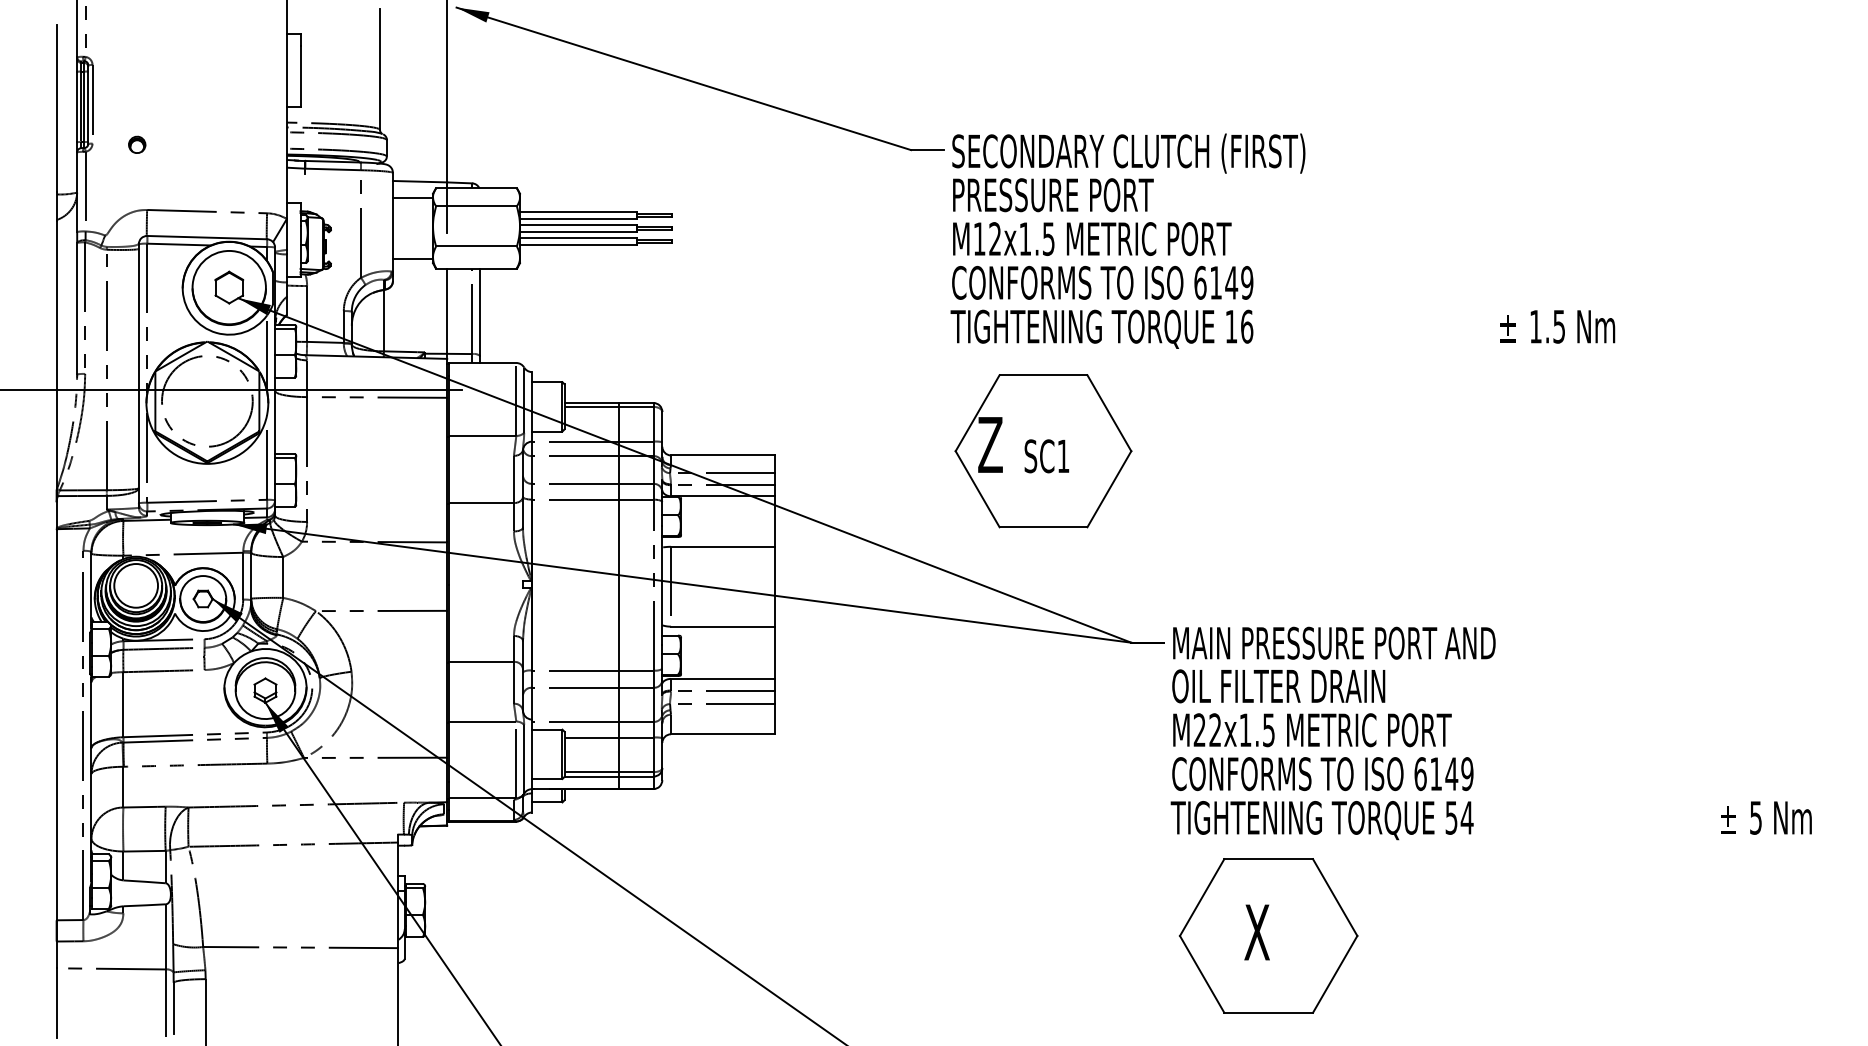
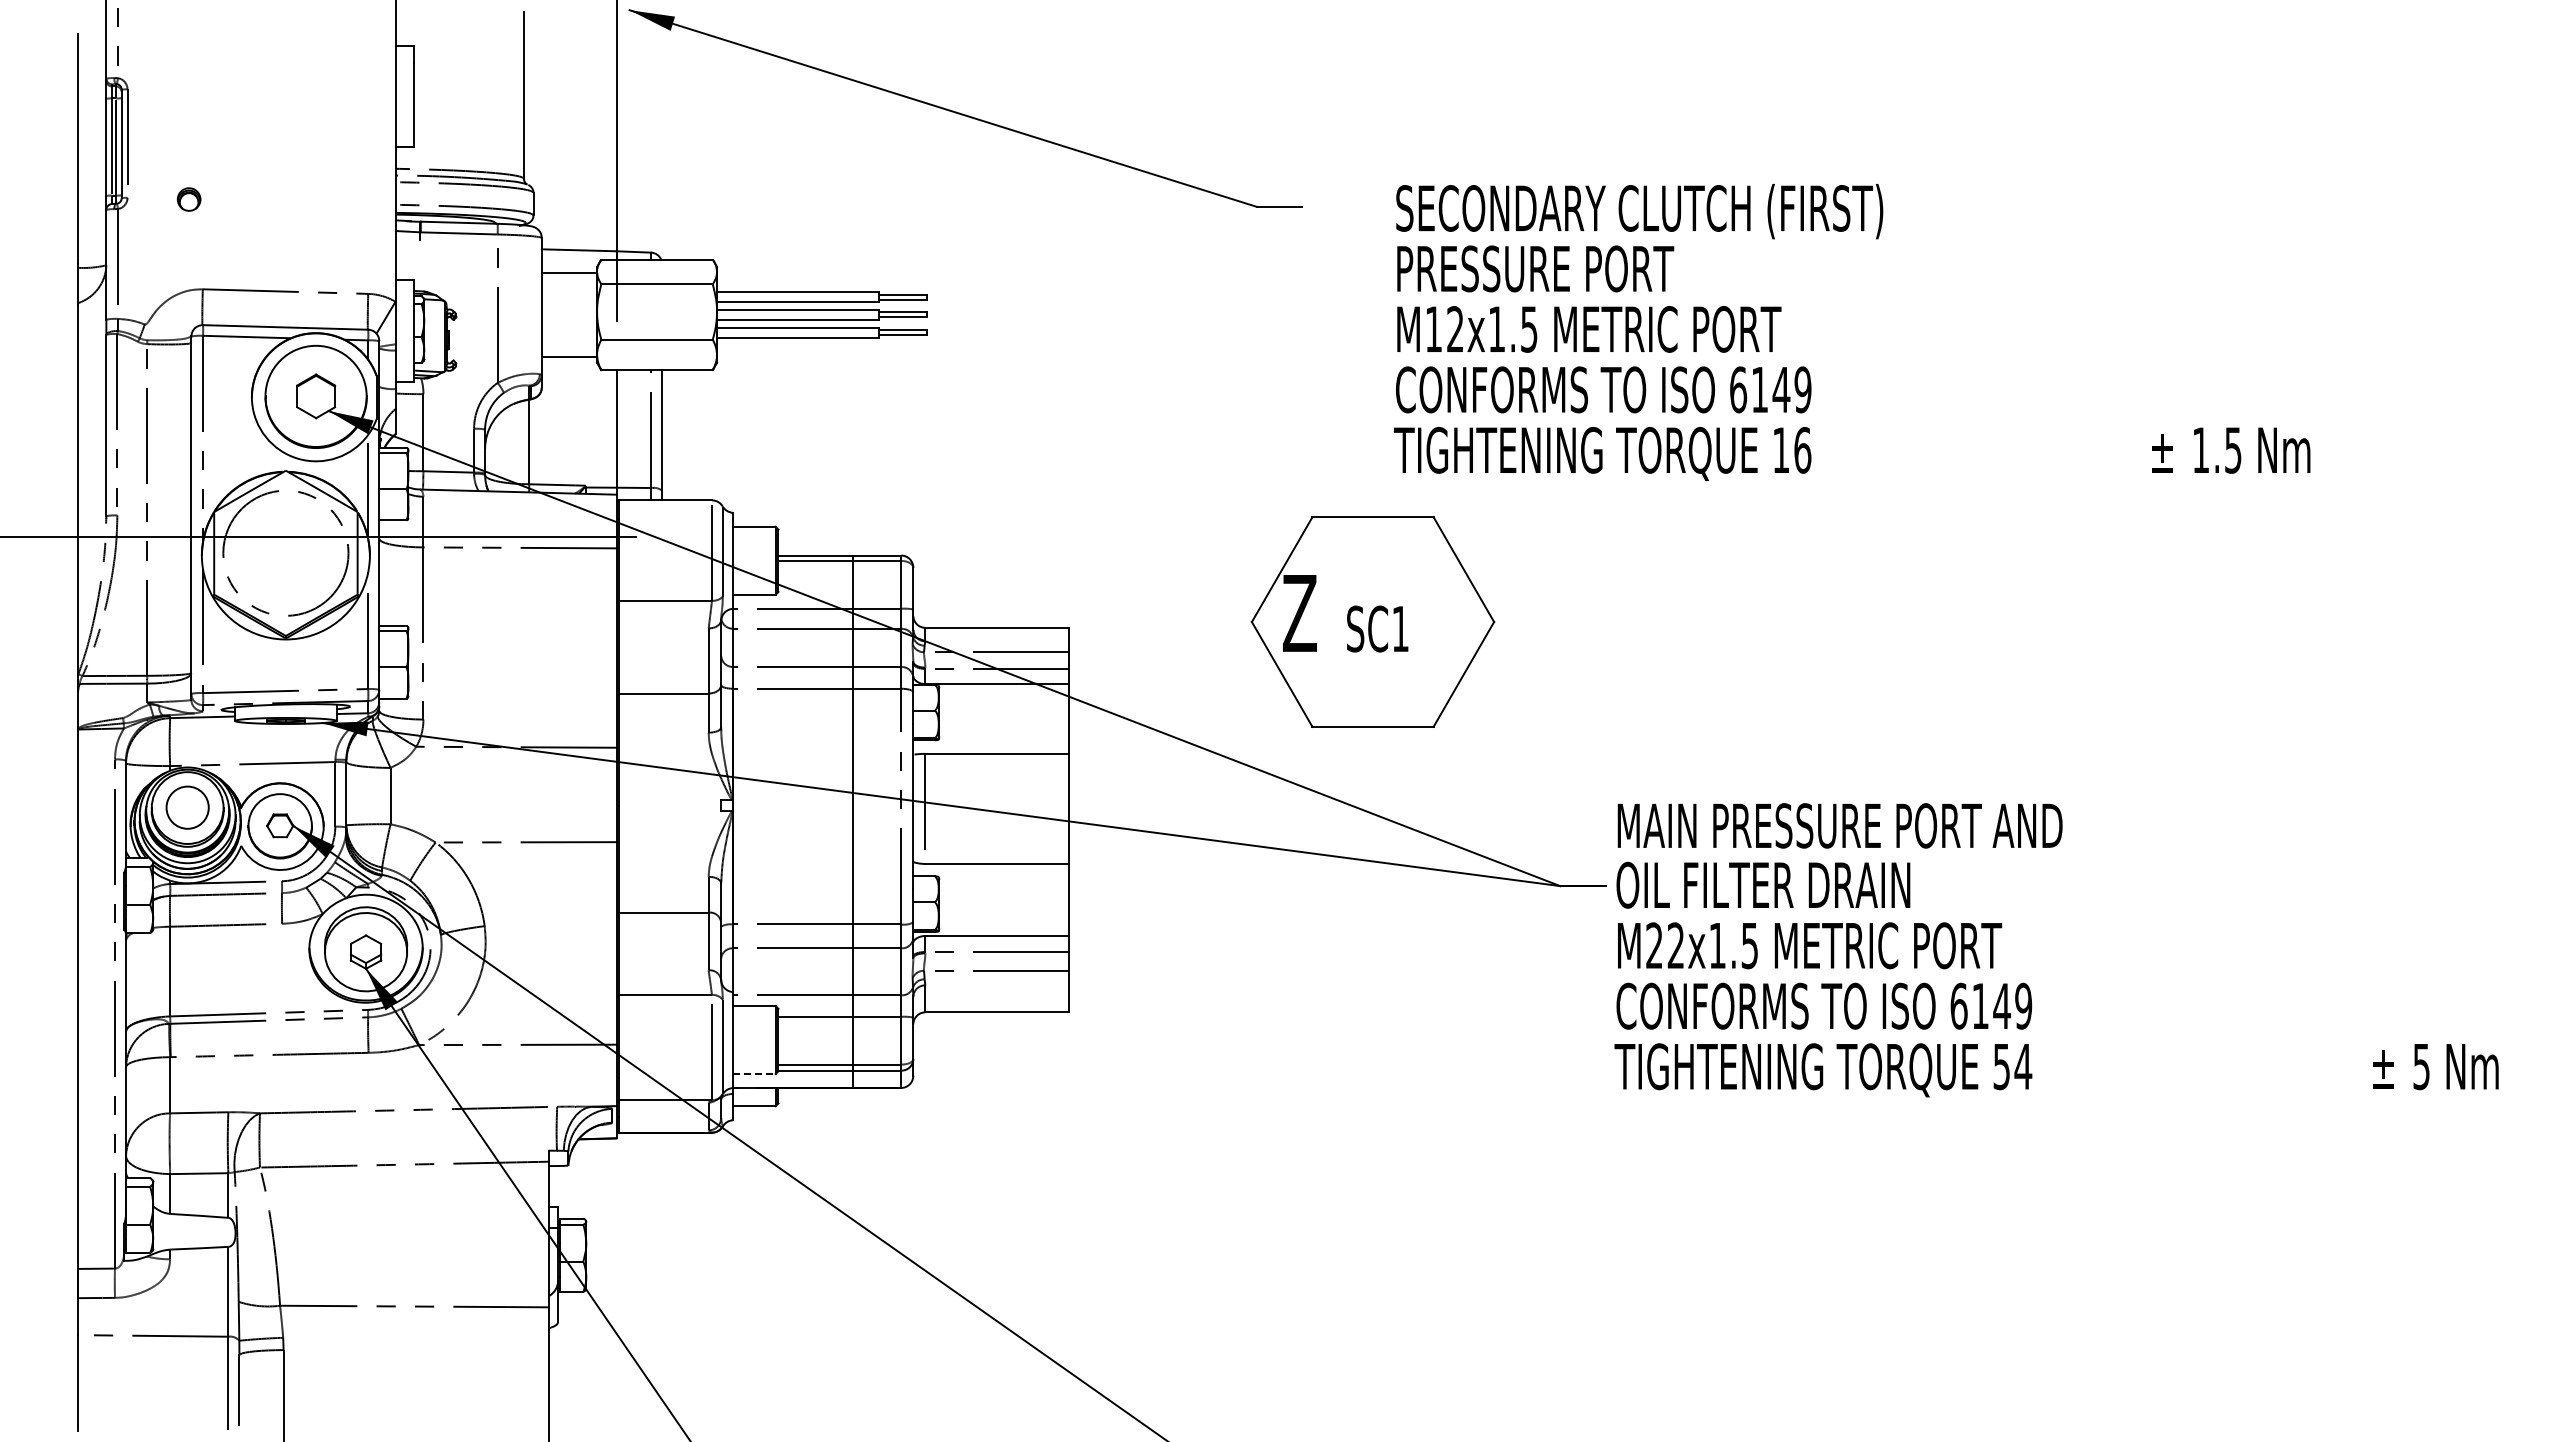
text: (1283, 241) -> (1852, 332), moved
part: (1043, 450) -> (1372, 621), moved
circle: (136, 585) -> (187, 807), size x0.7
text: (1491, 733) -> (2056, 950), moved
line: (547, 779) -> (754, 1074), solid -> dashed
part: (1268, 935) -> (1749, 1290), removed

